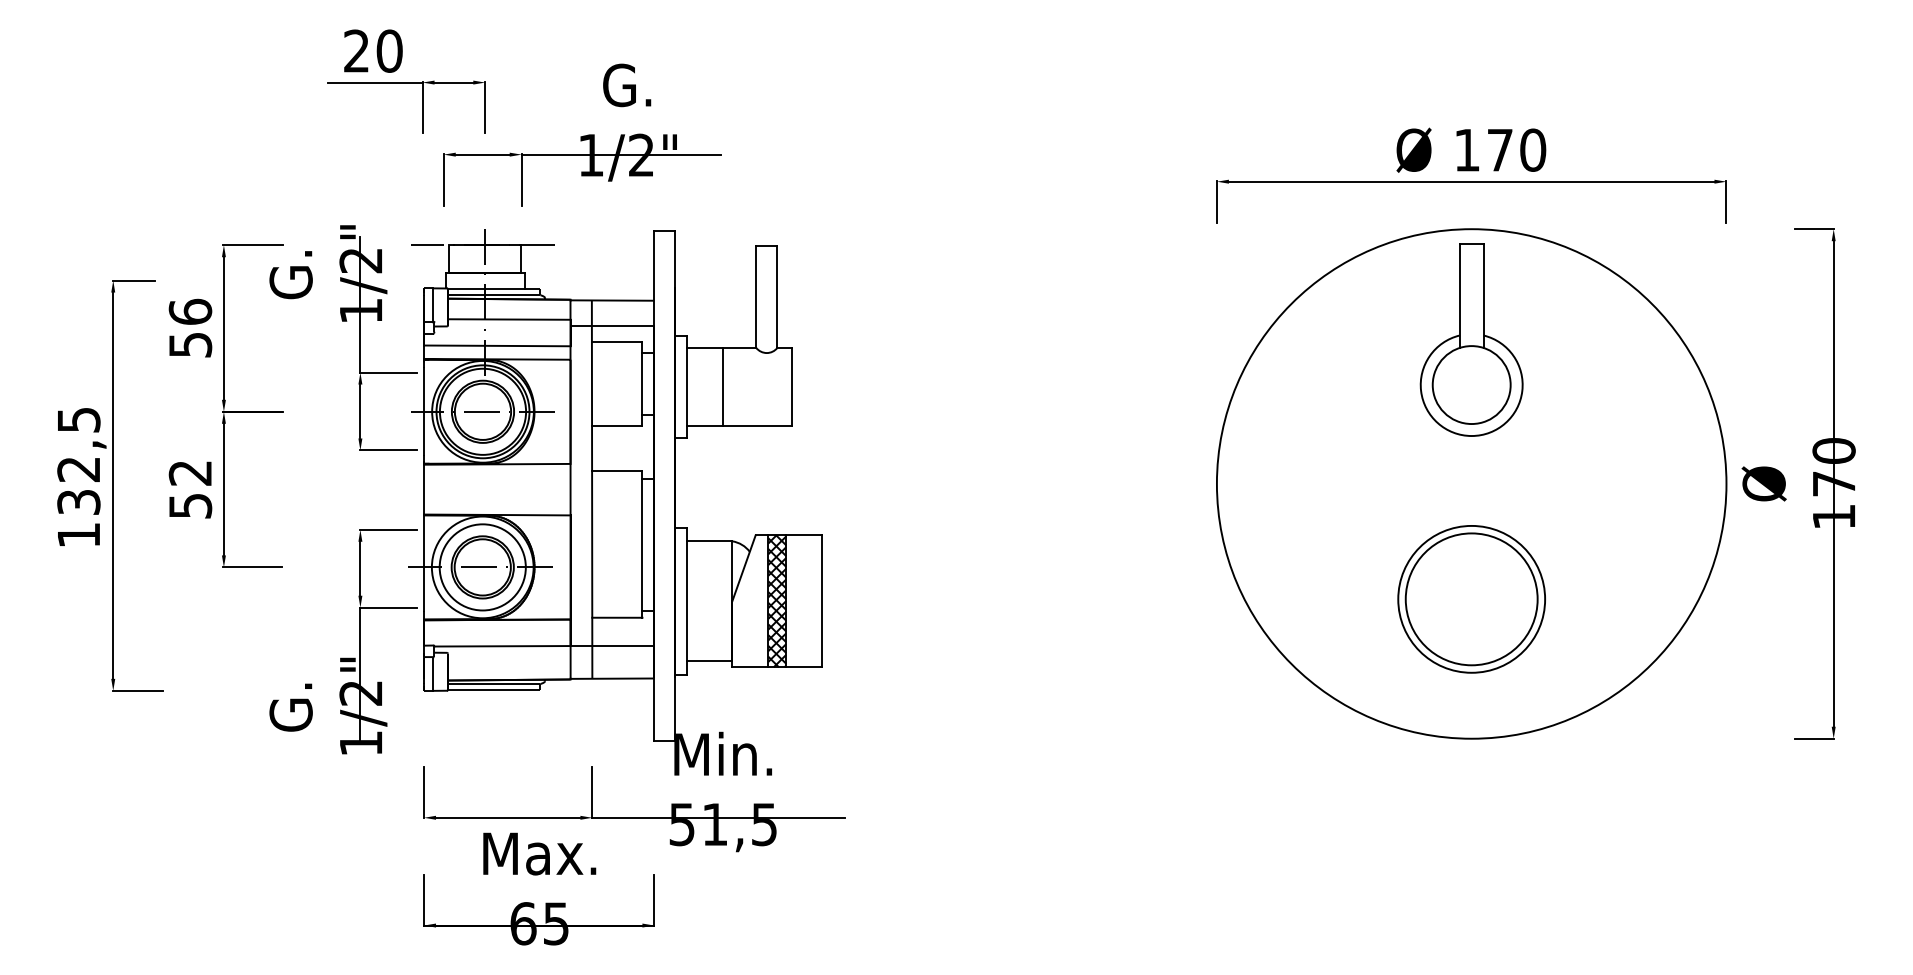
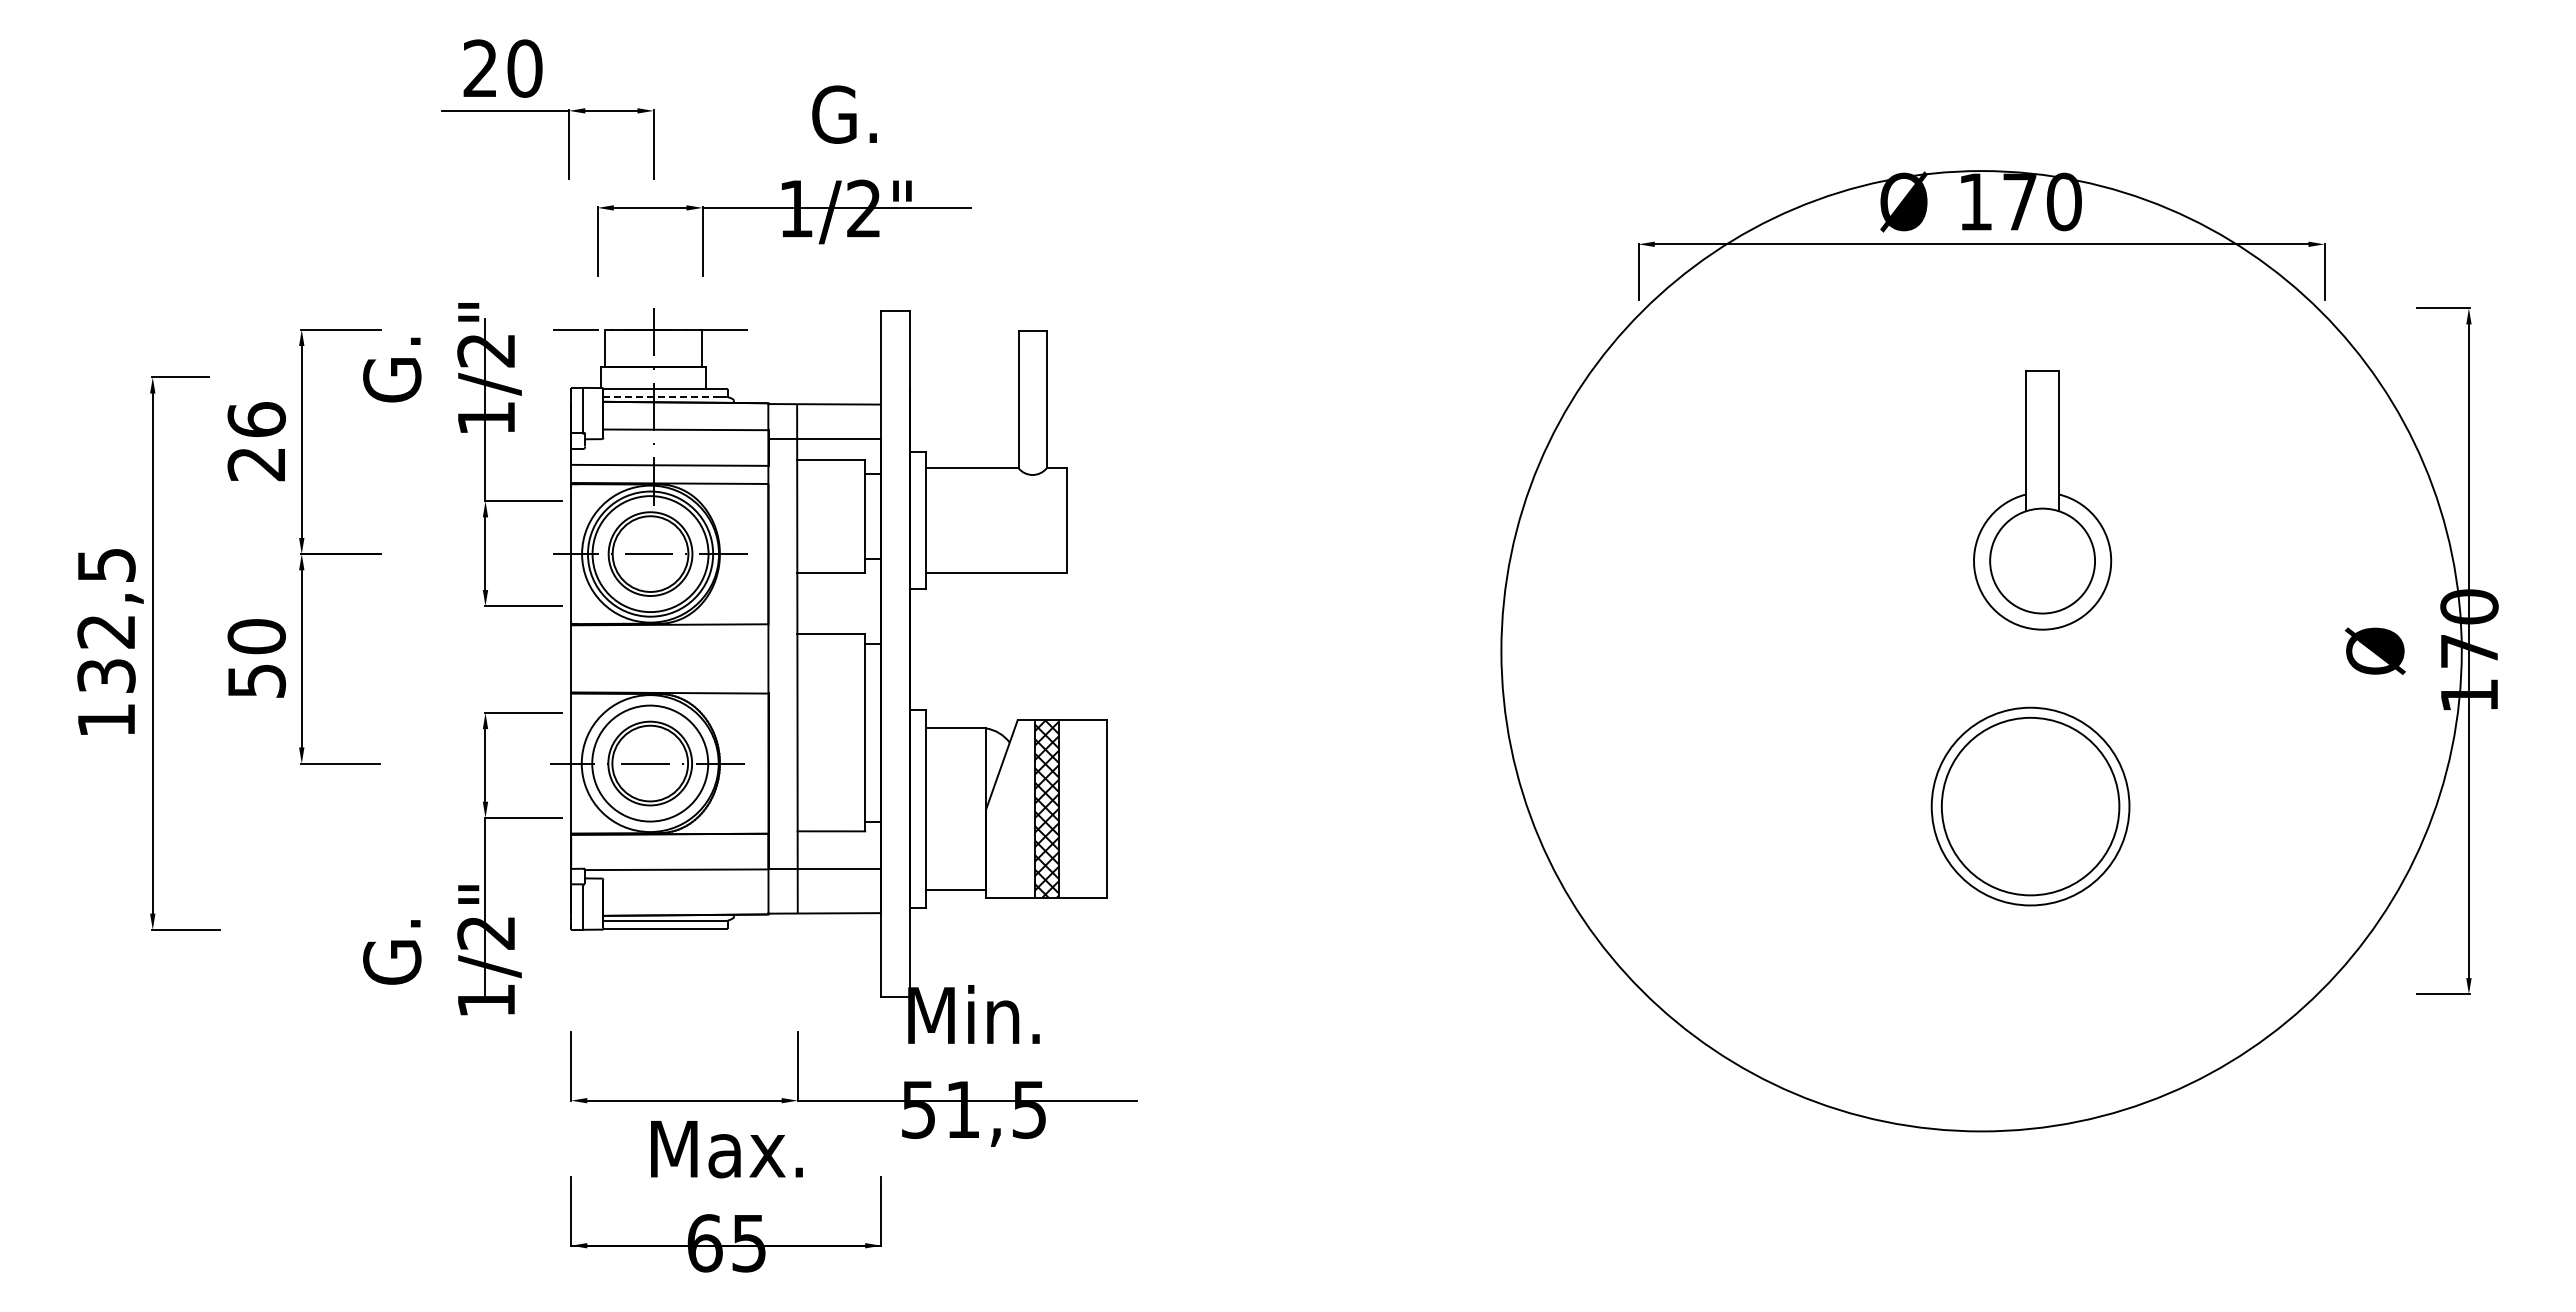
line: (491, 295) -> (661, 397), solid -> dashed
part: (1471, 340) -> (2042, 500), moved
text: (190, 345) -> (256, 464), 56 -> 26
line: (723, 386) -> (974, 520), removed
text: (190, 473) -> (256, 636), 52 -> 50
circle: (1471, 484) -> (1981, 651), size x1.4
part: (1471, 599) -> (2030, 806), moved

